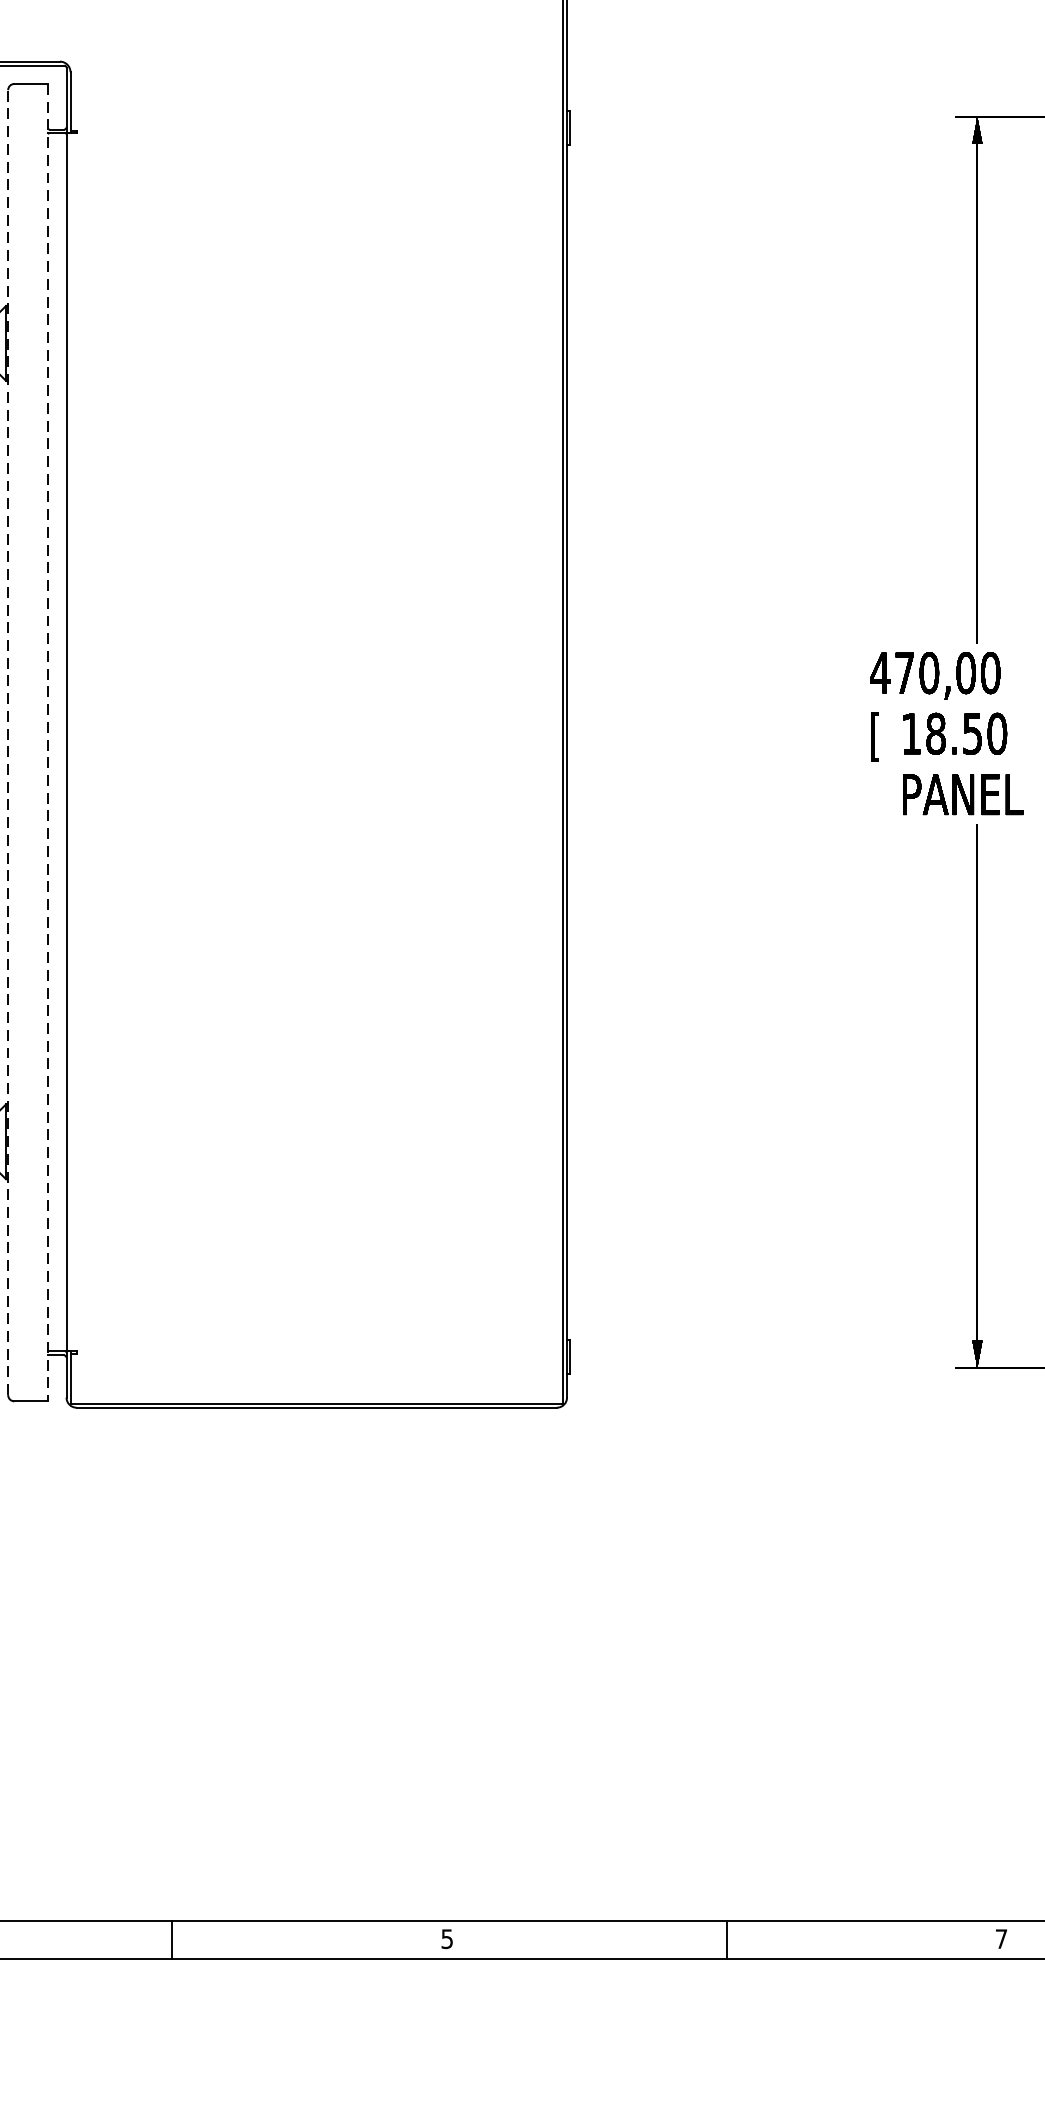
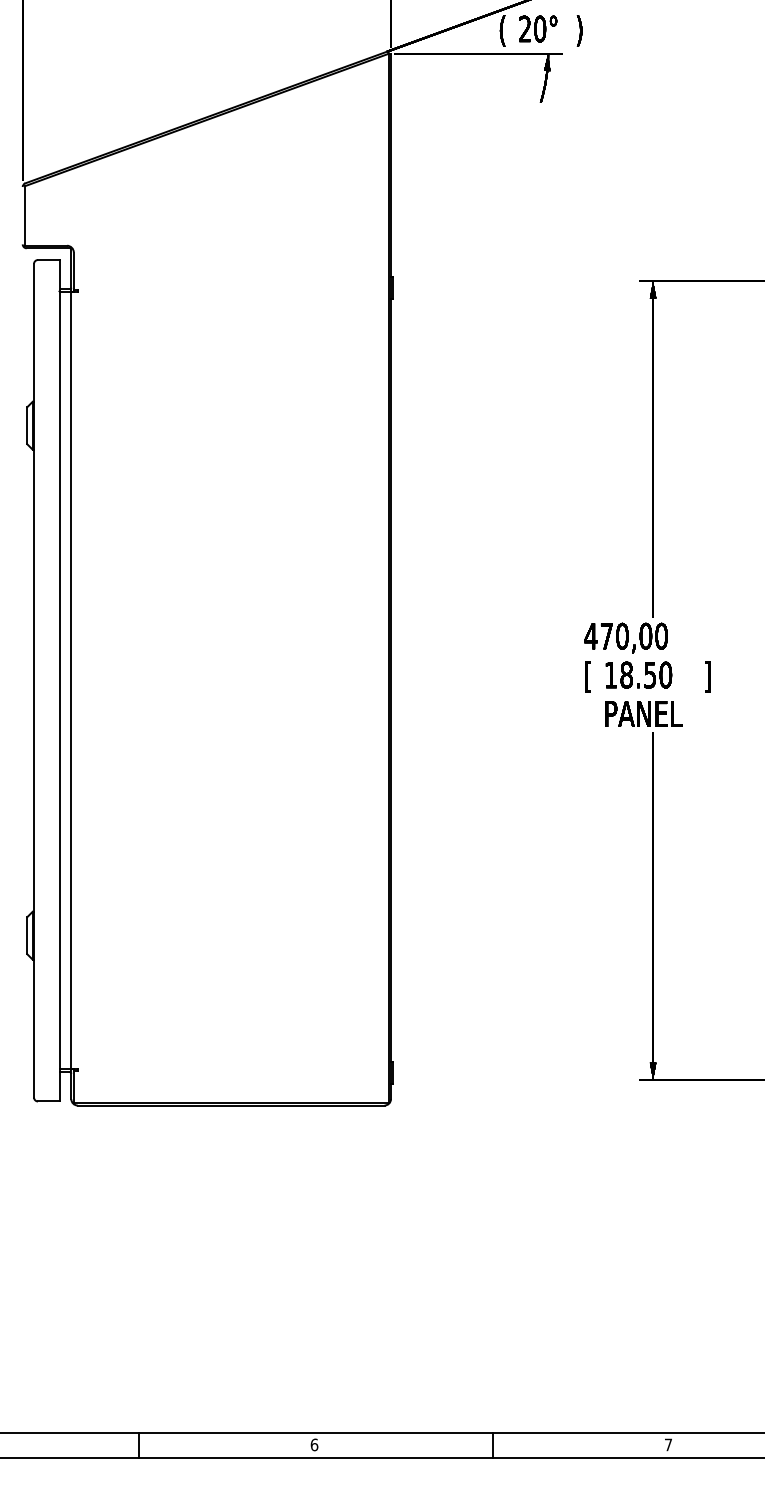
line: (8, 742) -> (34, 680), dashed -> solid
line: (48, 742) -> (59, 680), dashed -> solid
text: (447, 1938) -> (314, 1444), 5 -> 6

